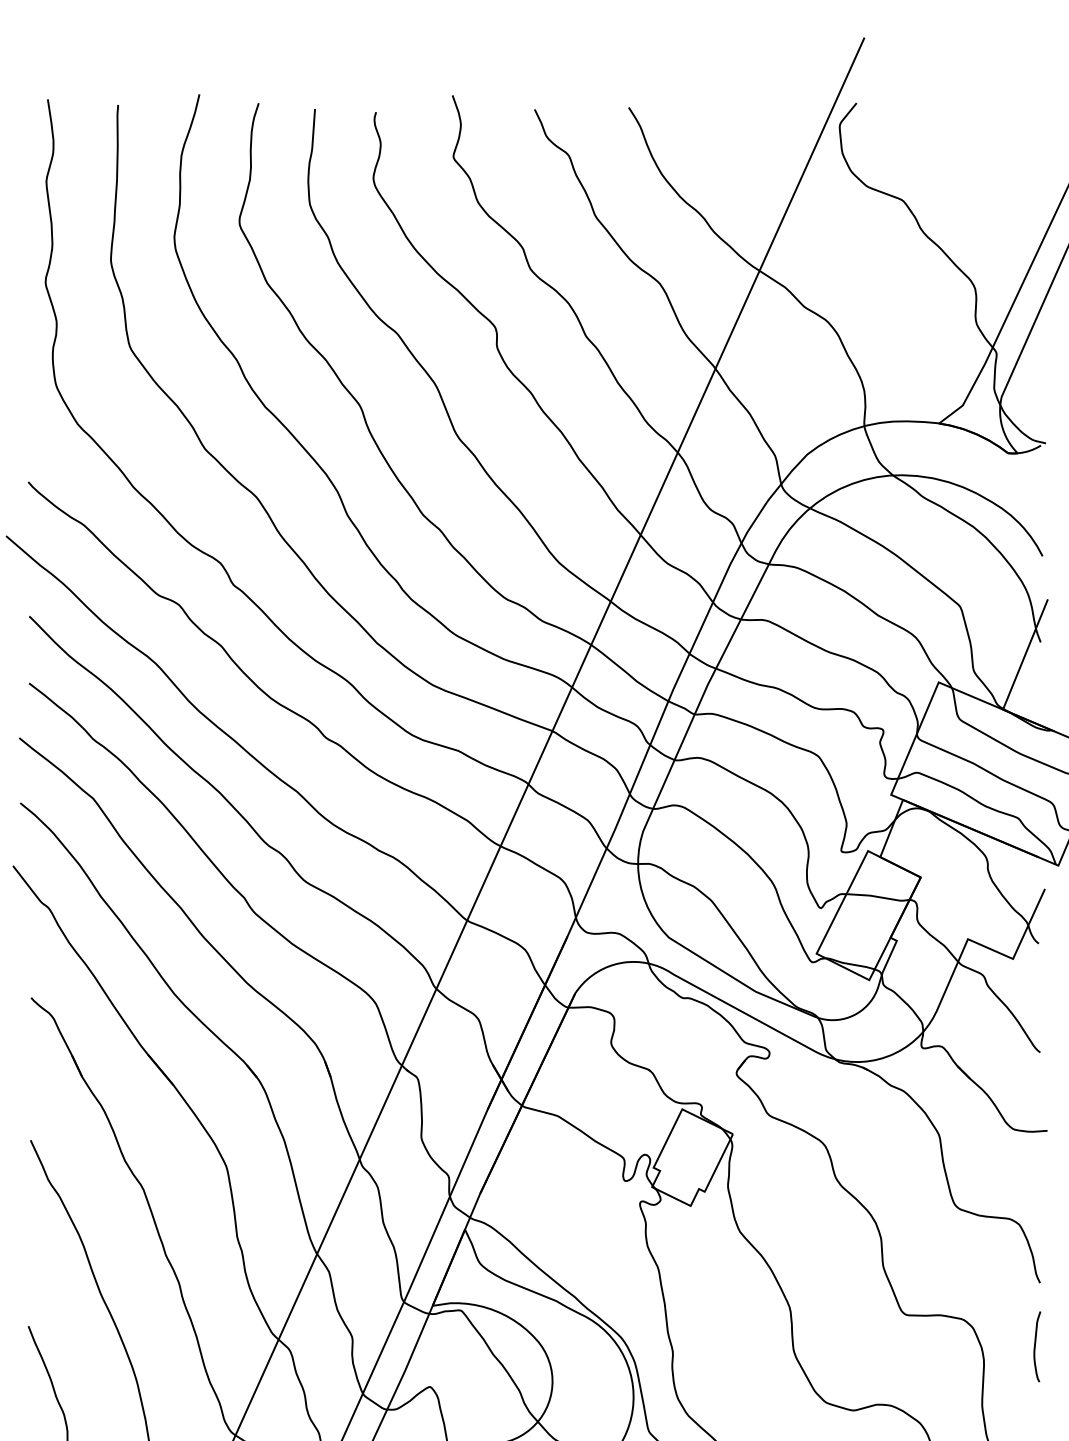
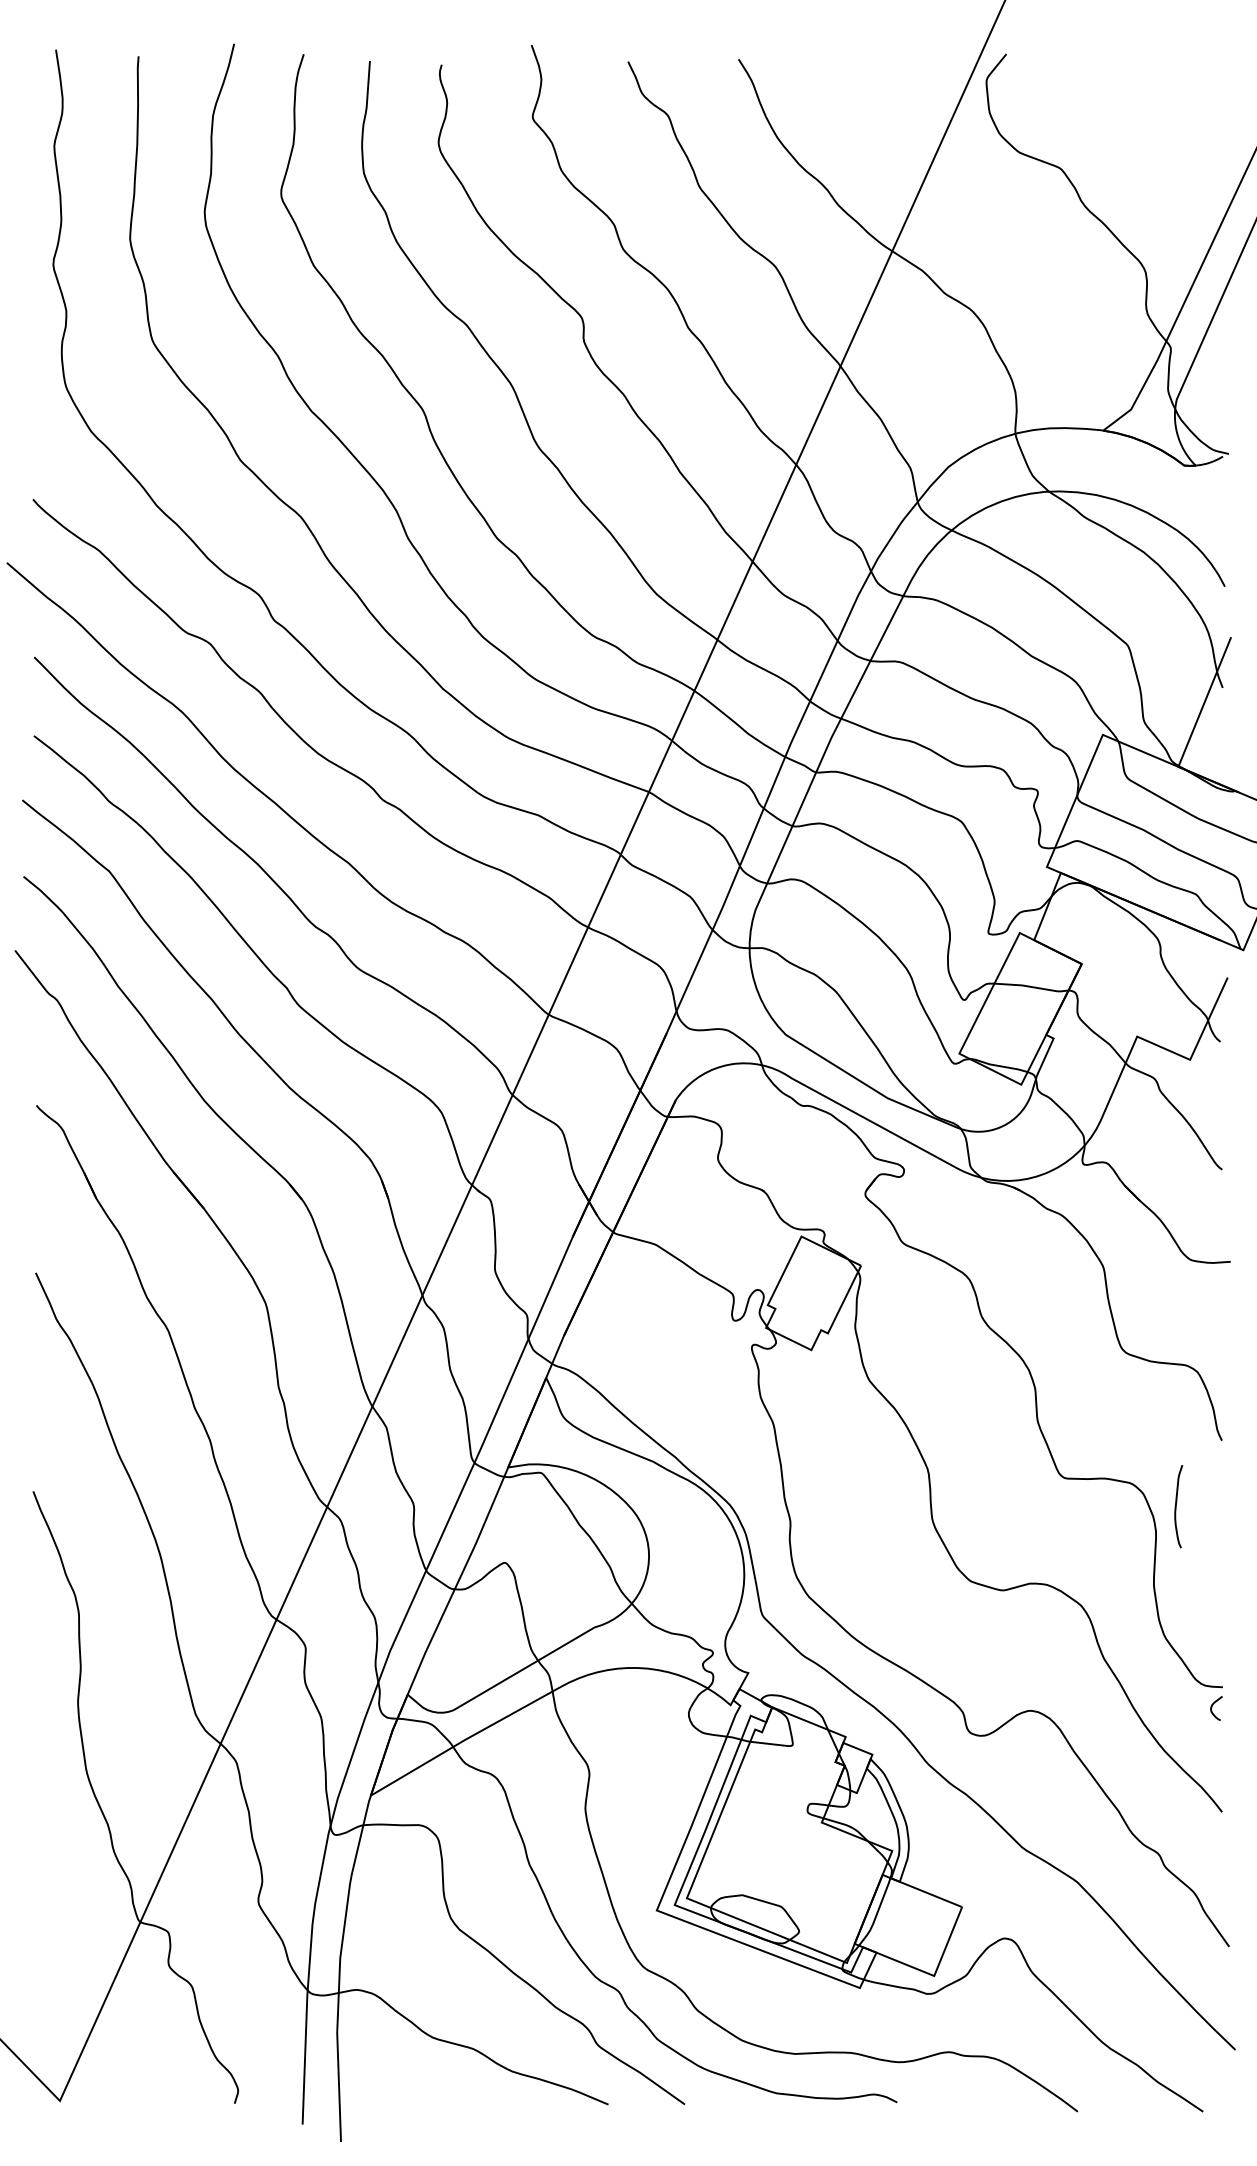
curve: (1035, 1346) -> (1176, 1506), moved

